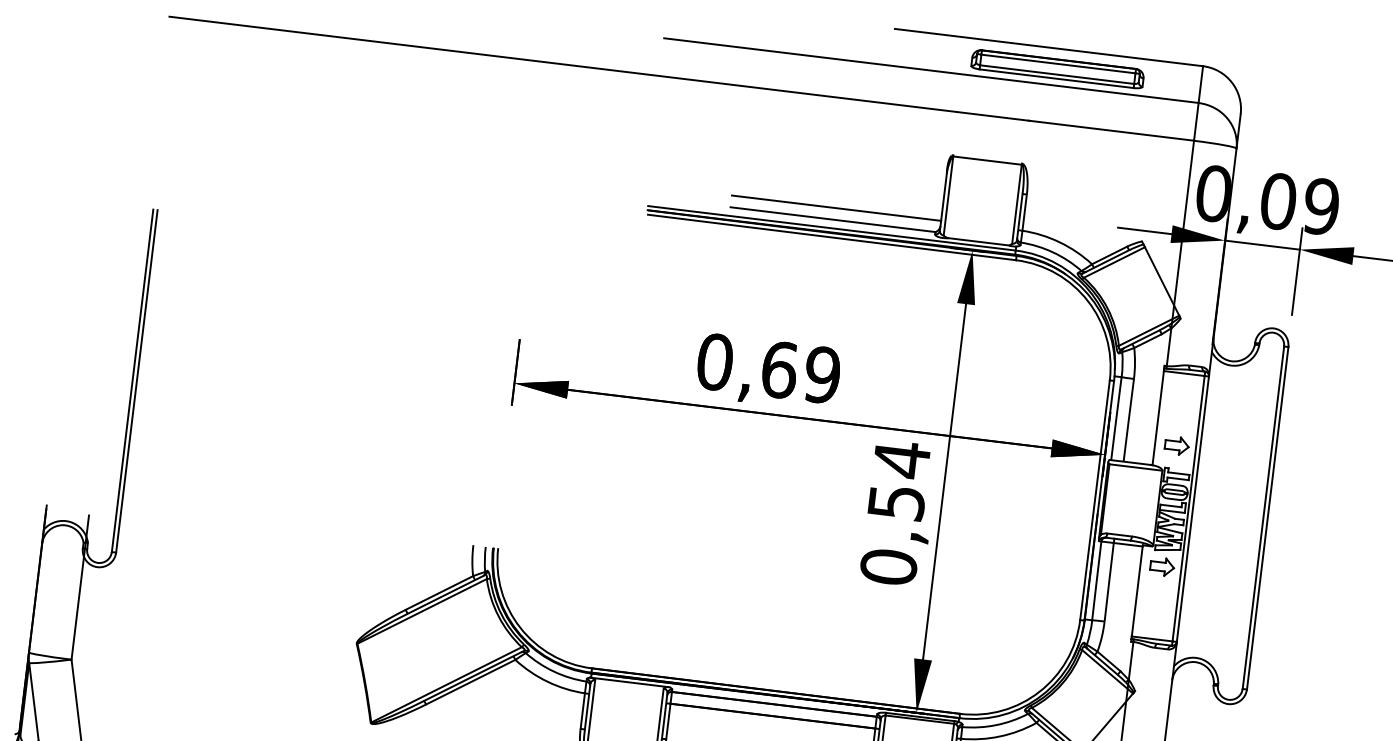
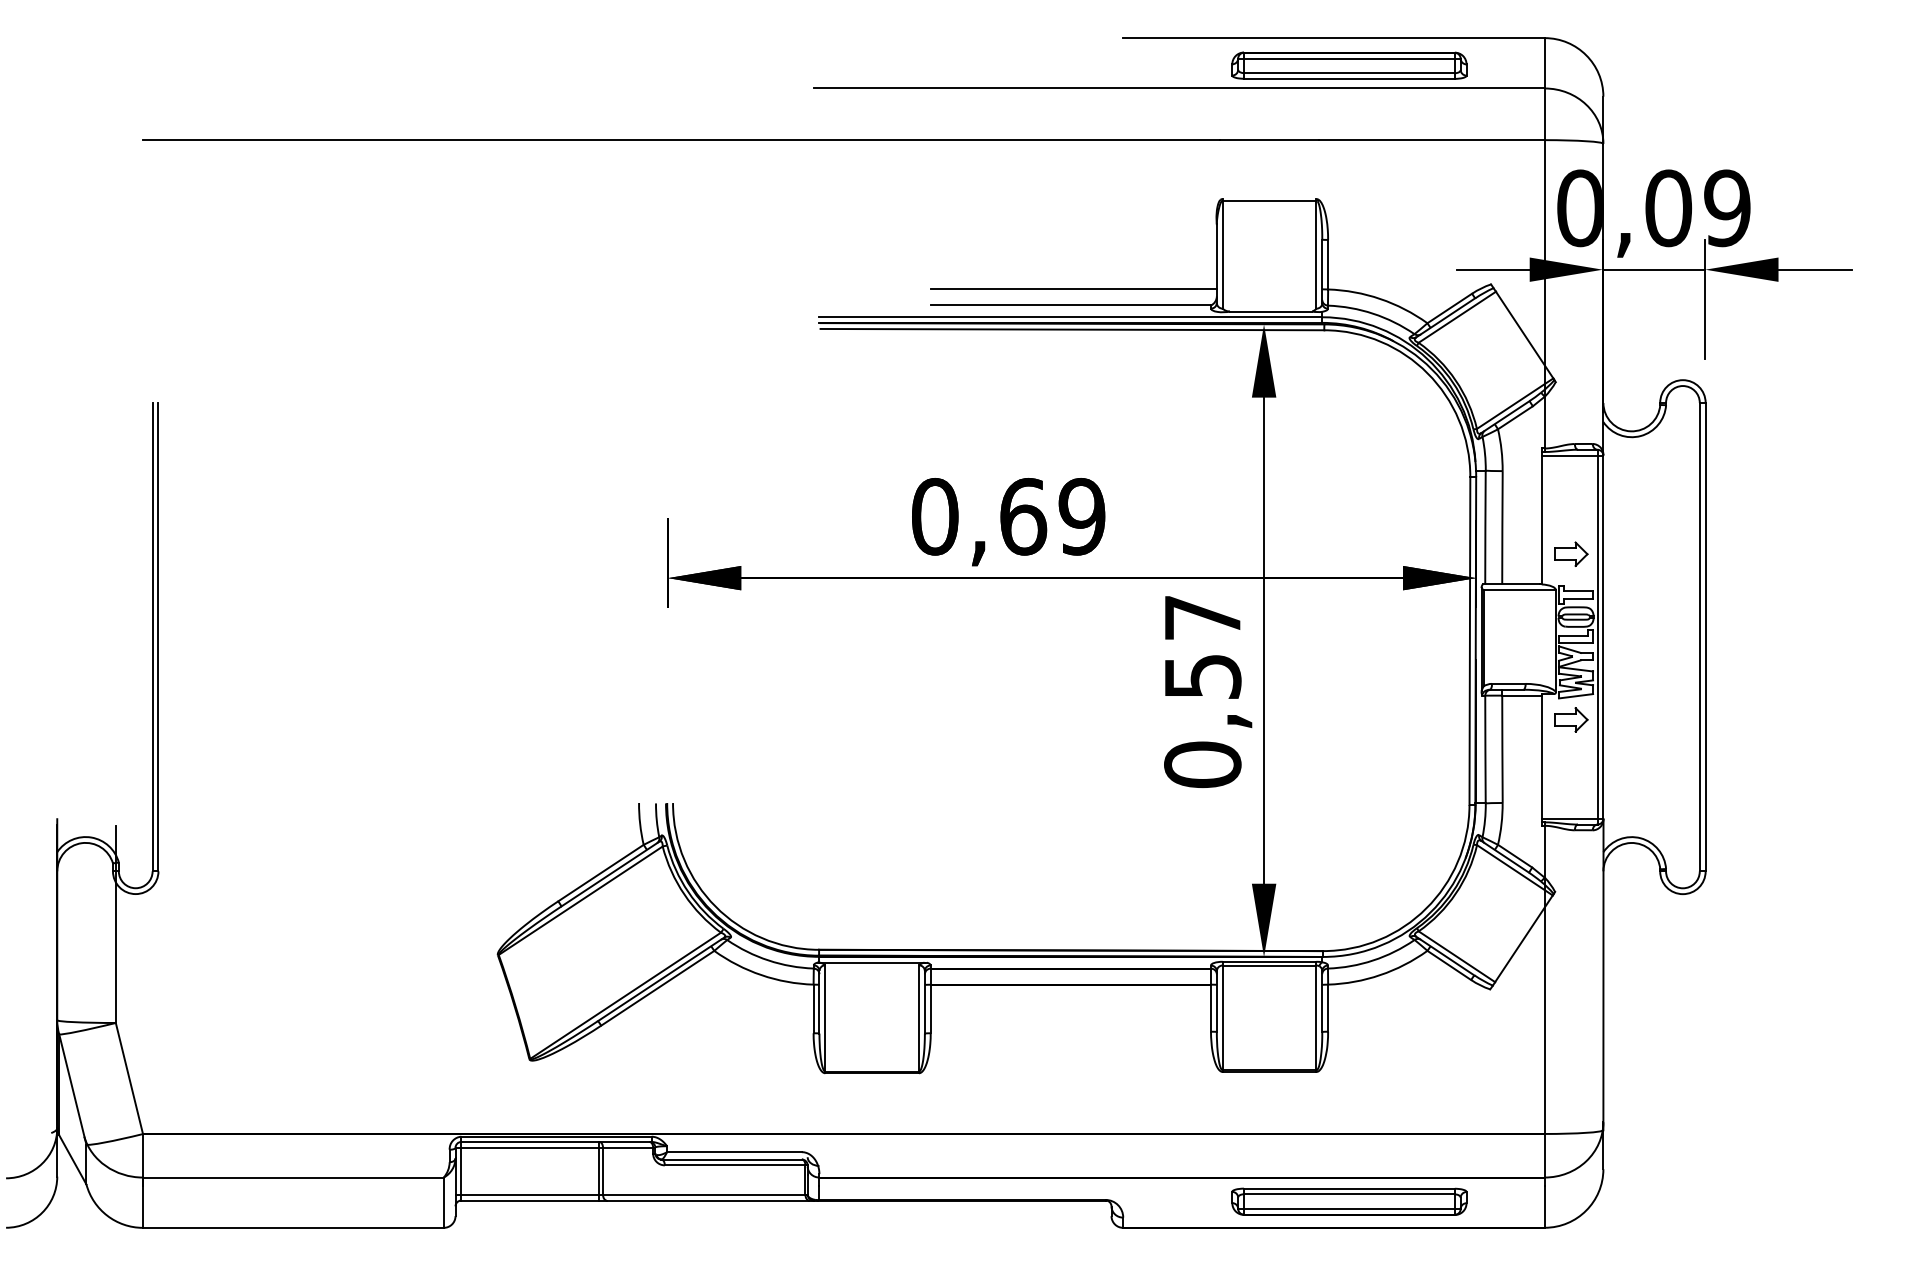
text: (901, 459) -> (1202, 617), 0,54 -> 0,57

